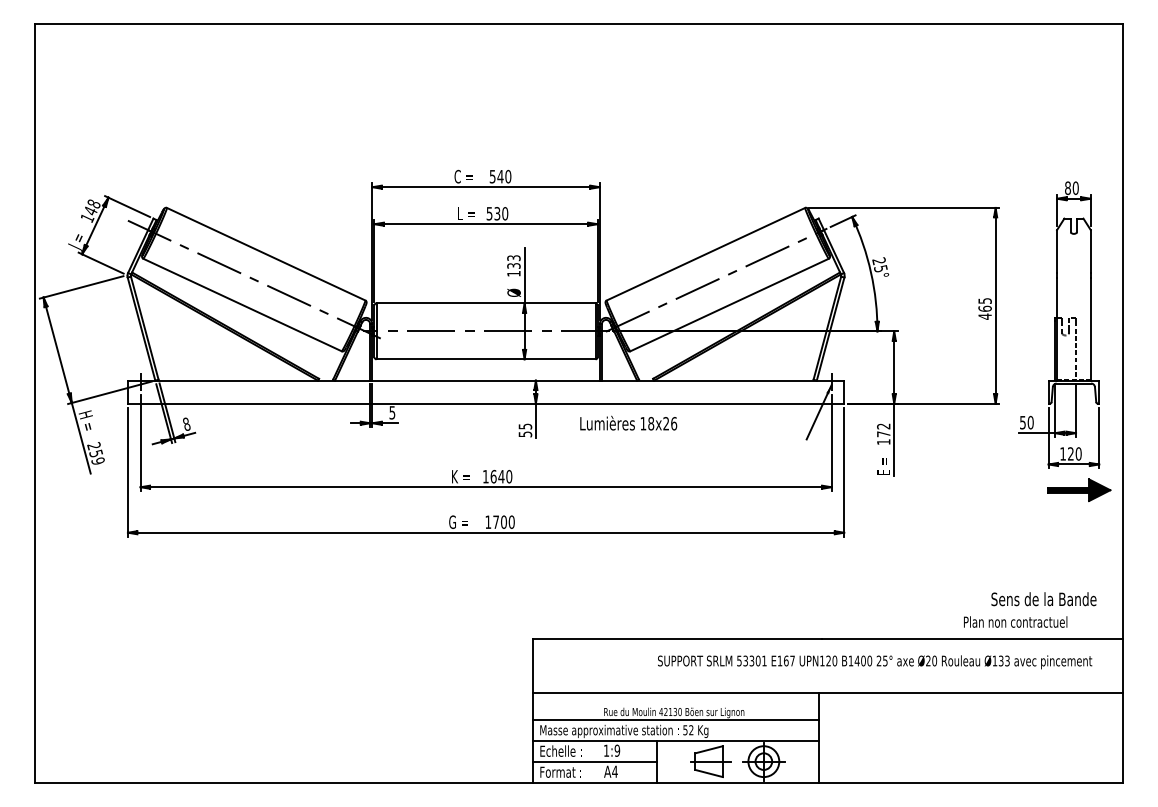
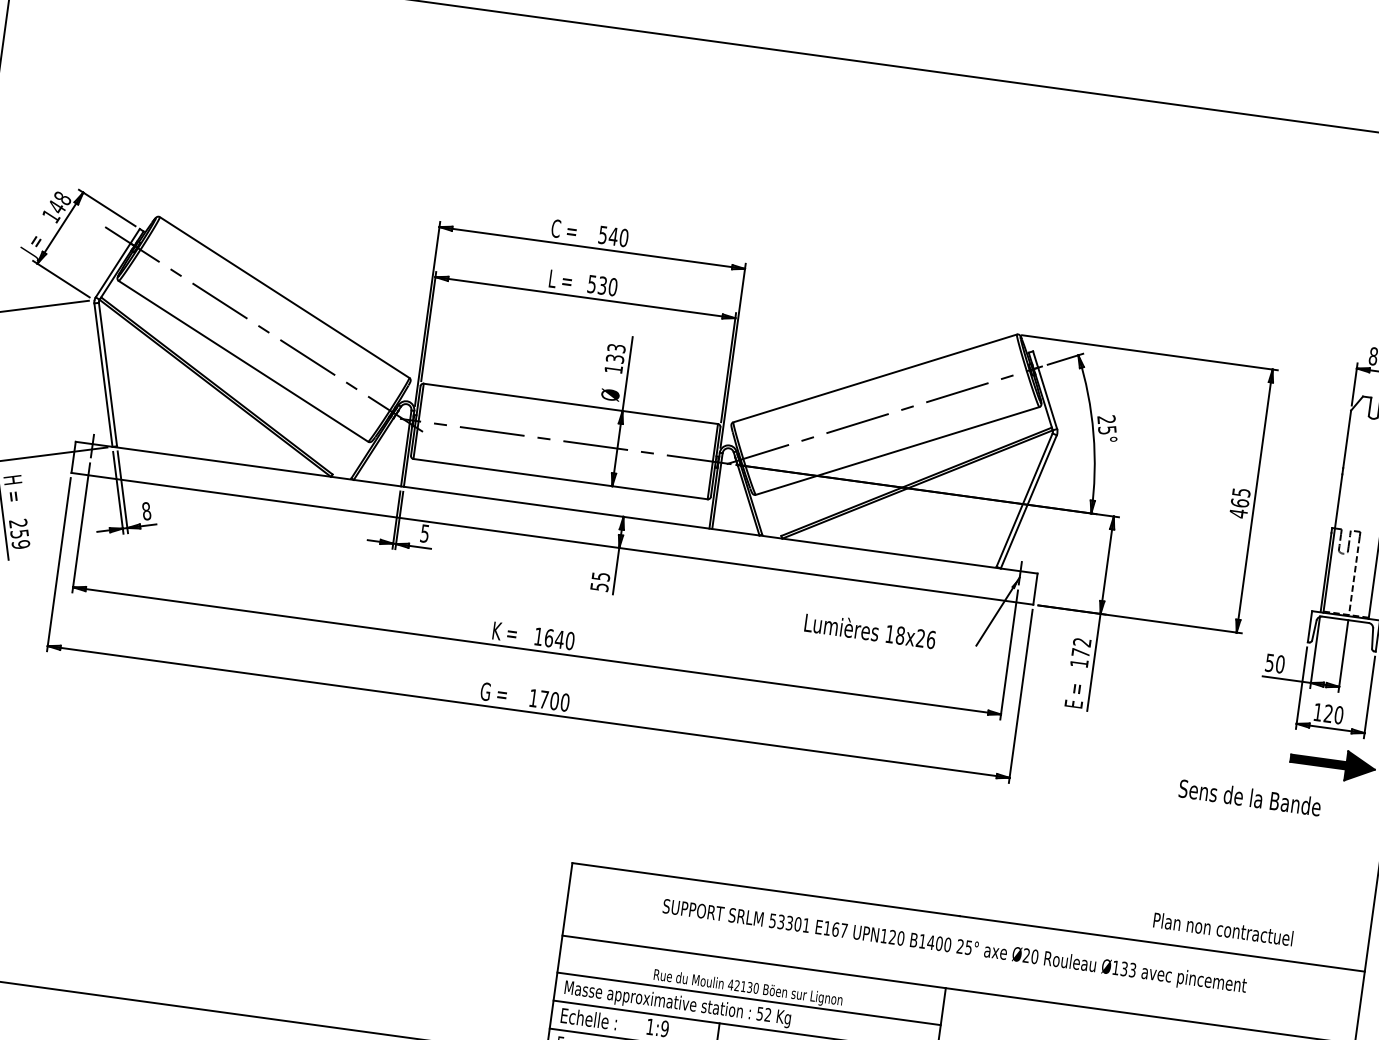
text: (628, 422) -> (870, 629), moved
text: (1043, 599) -> (1249, 798), moved
text: (875, 662) -> (955, 947), moved

